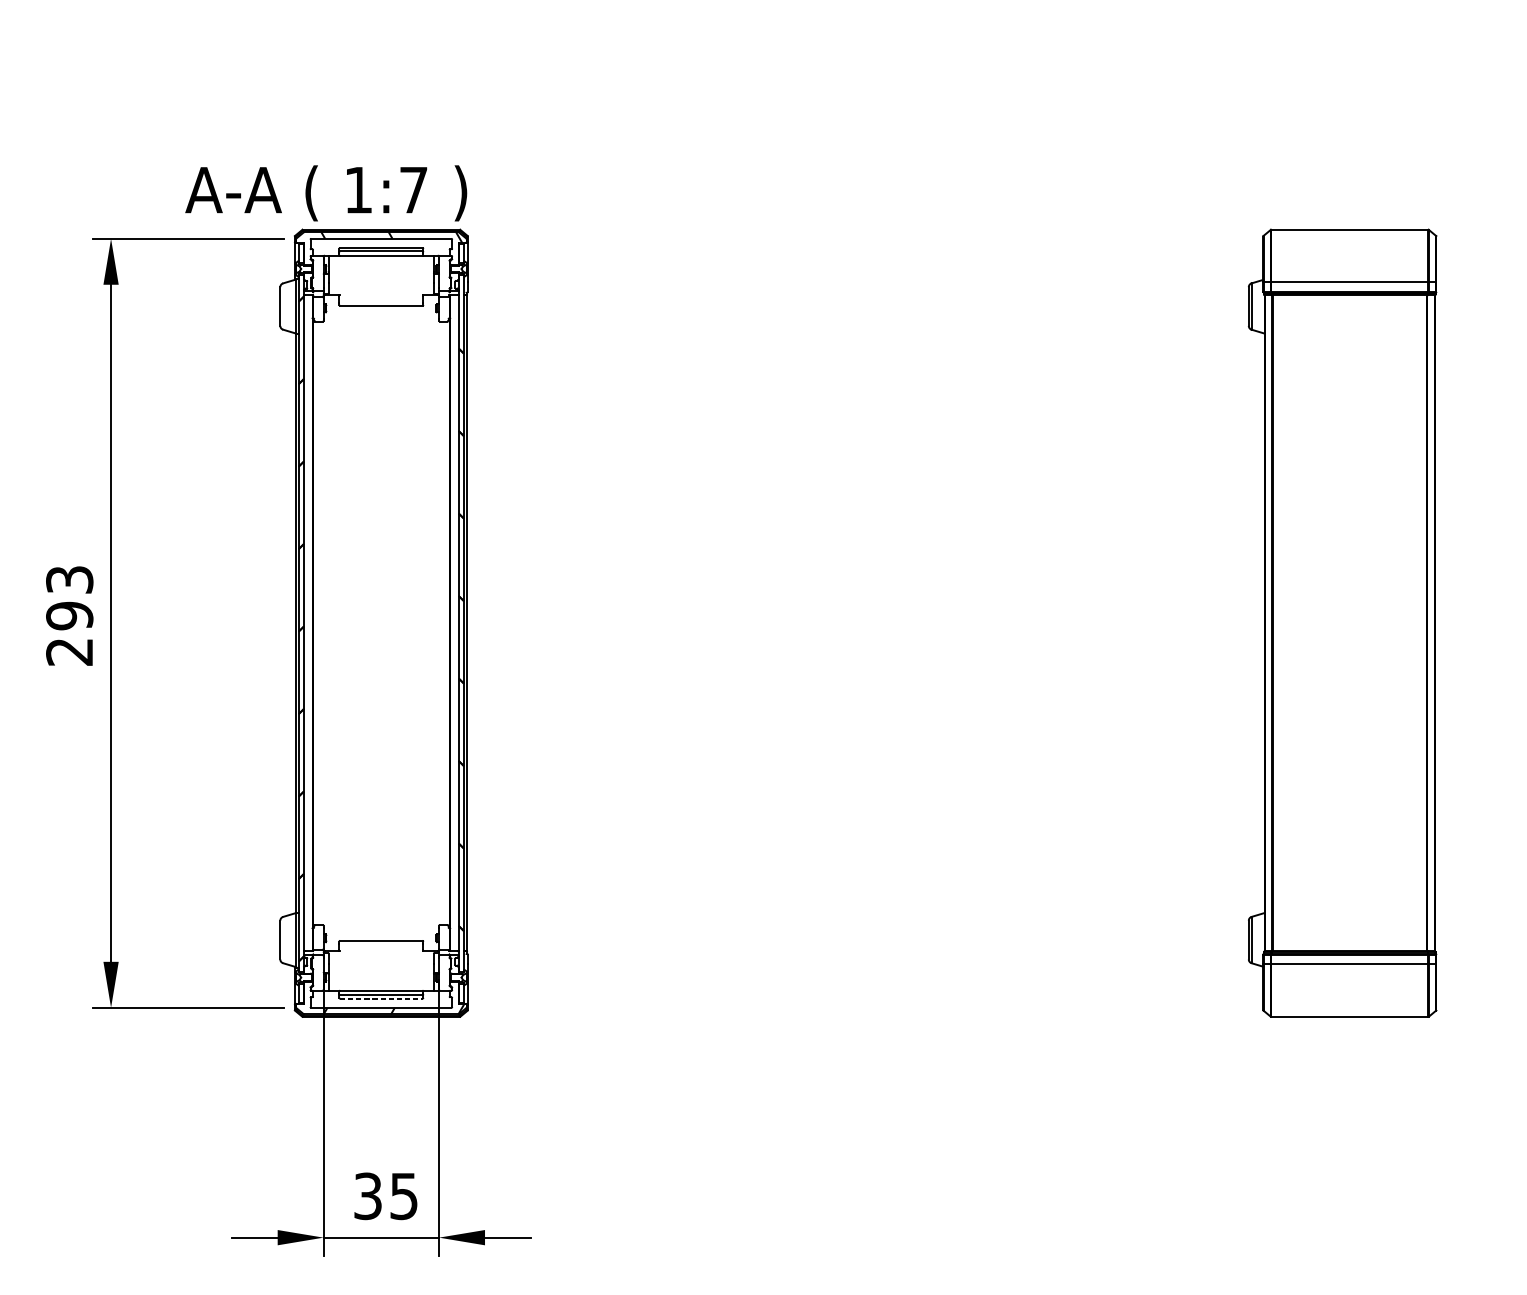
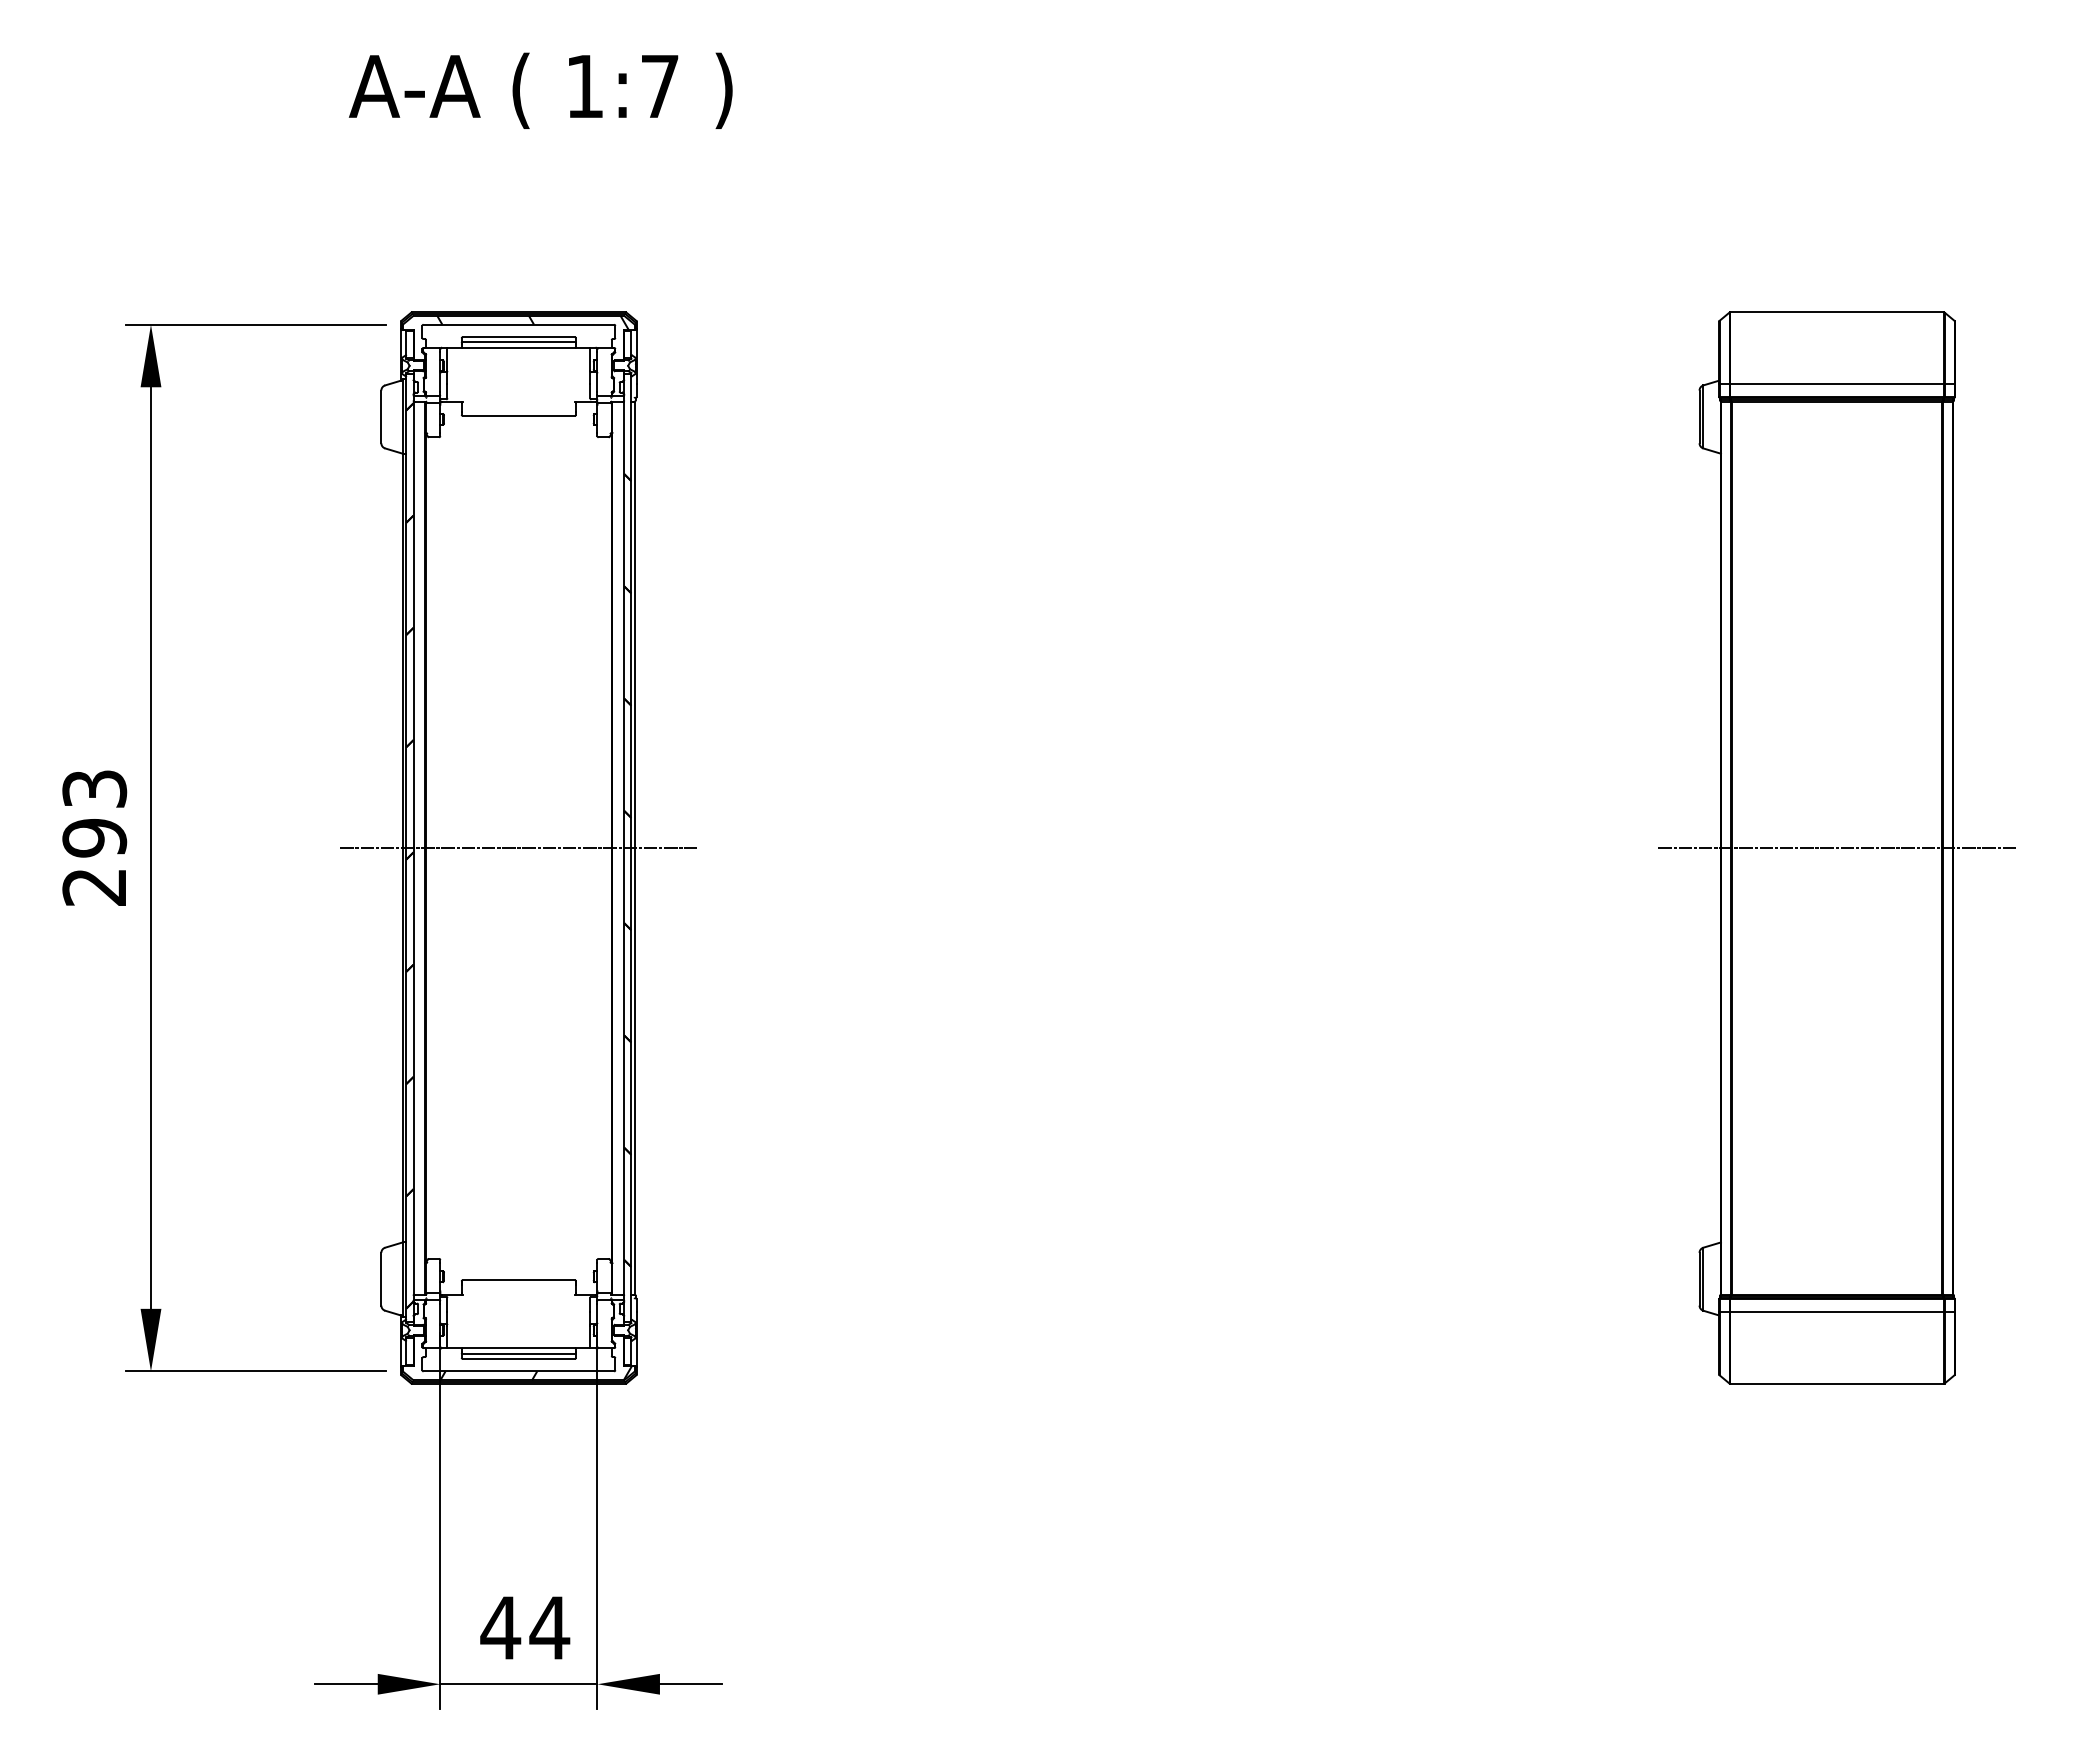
text: (325, 193) -> (540, 90), moved
line: (381, 623) -> (518, 848), added
line: (1349, 623) -> (1836, 848), added
line: (381, 998) -> (519, 1358), dashed -> solid
text: (386, 1195) -> (525, 1627), 35 -> 44

